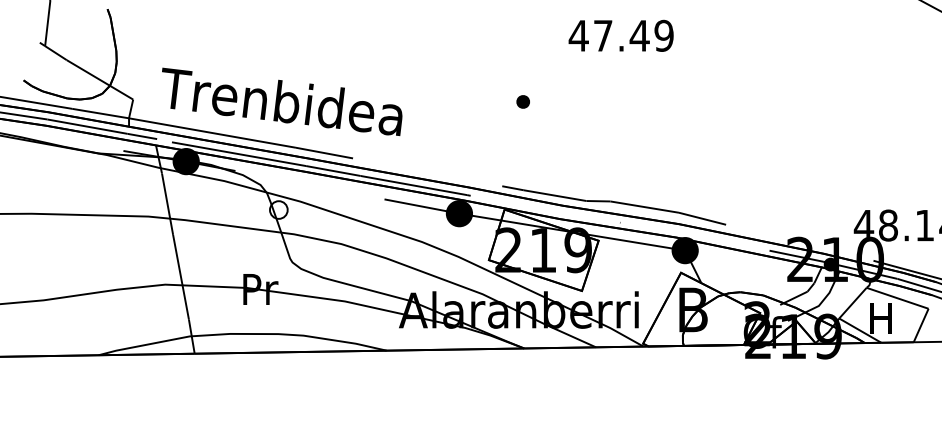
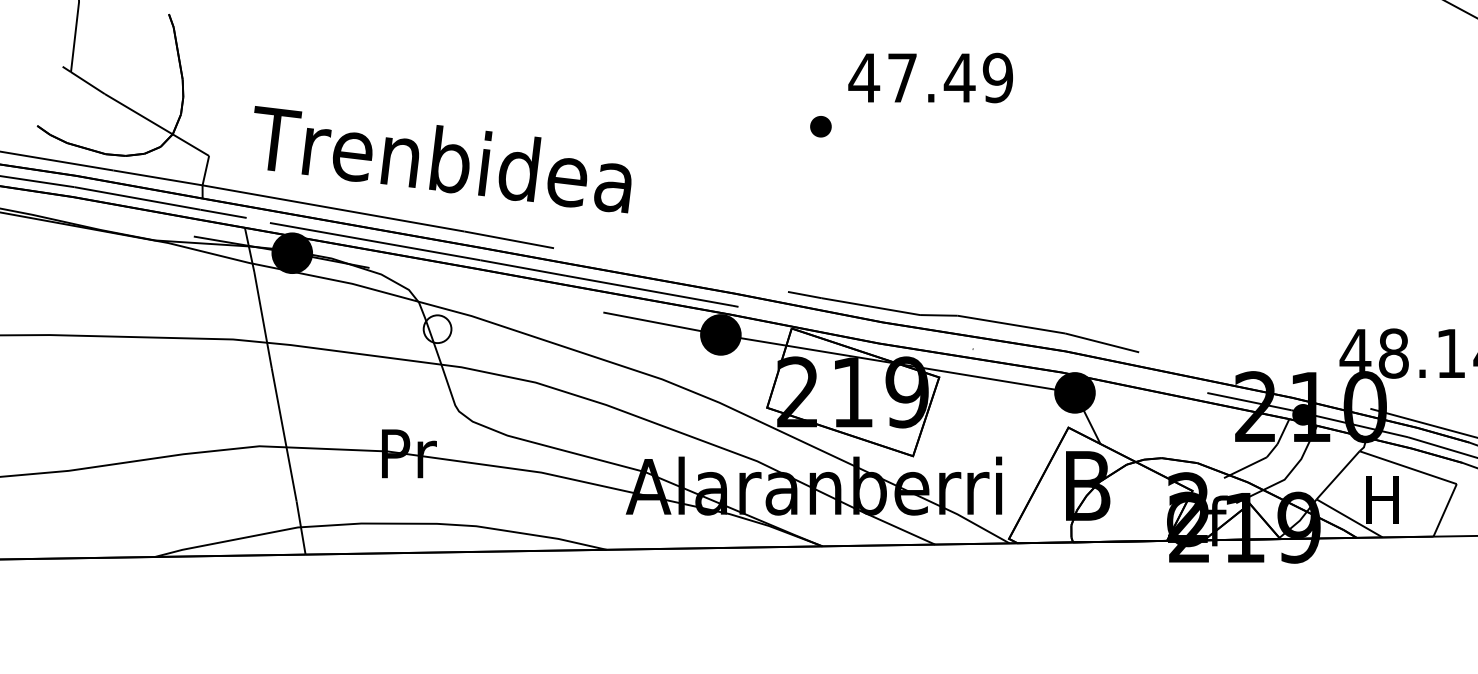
text: (620, 35) -> (929, 77), moved
part: (522, 101) -> (819, 126), moved

